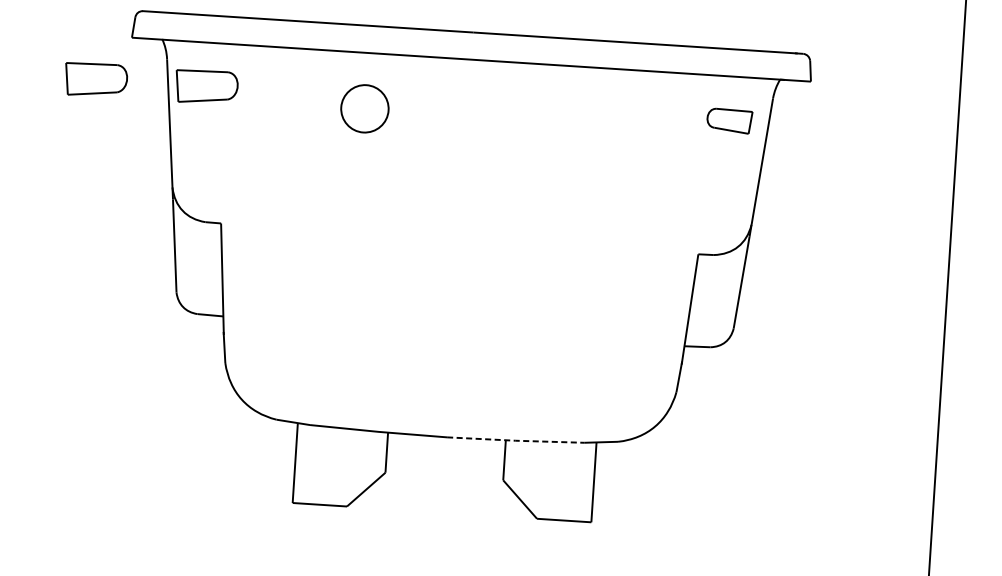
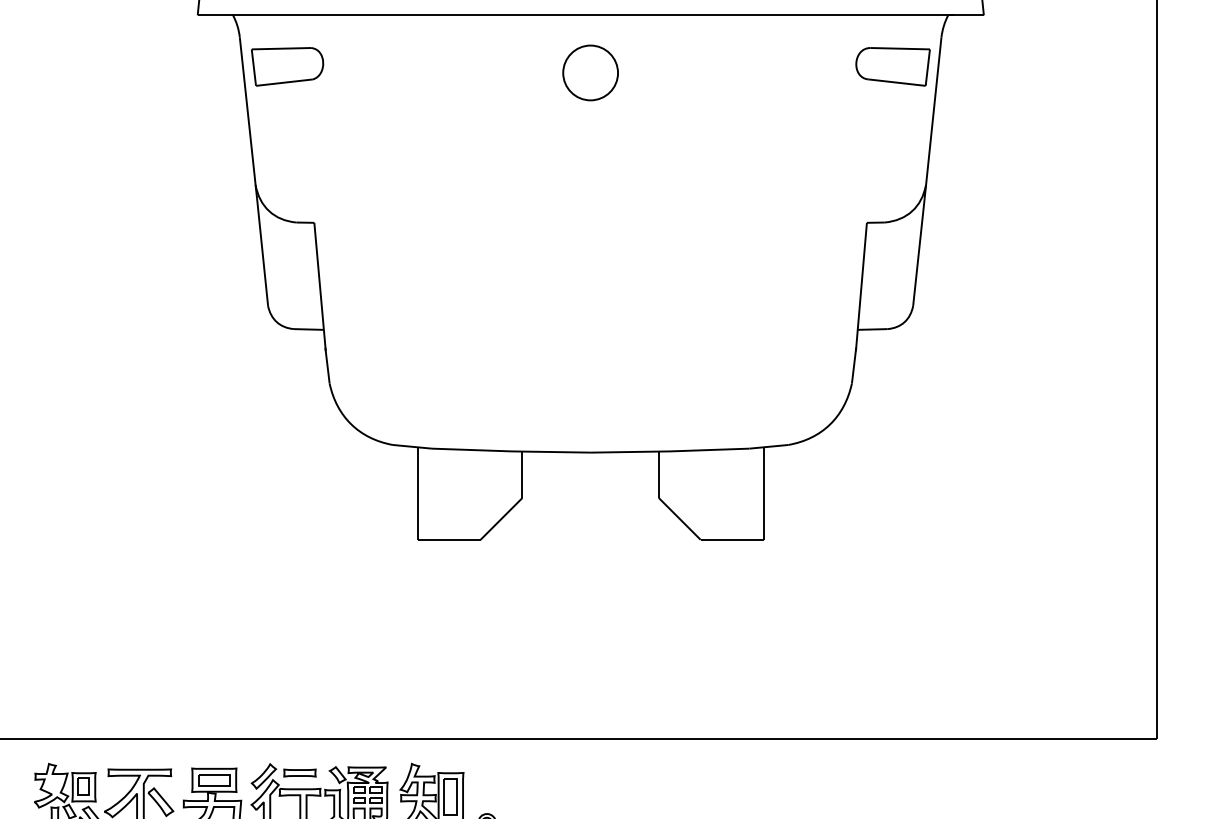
part: (96, 79) -> (159, 66), removed
part: (364, 108) -> (590, 72), moved
part: (729, 120) -> (892, 66), size x1.43
line: (515, 440) -> (670, 451), dashed -> solid

